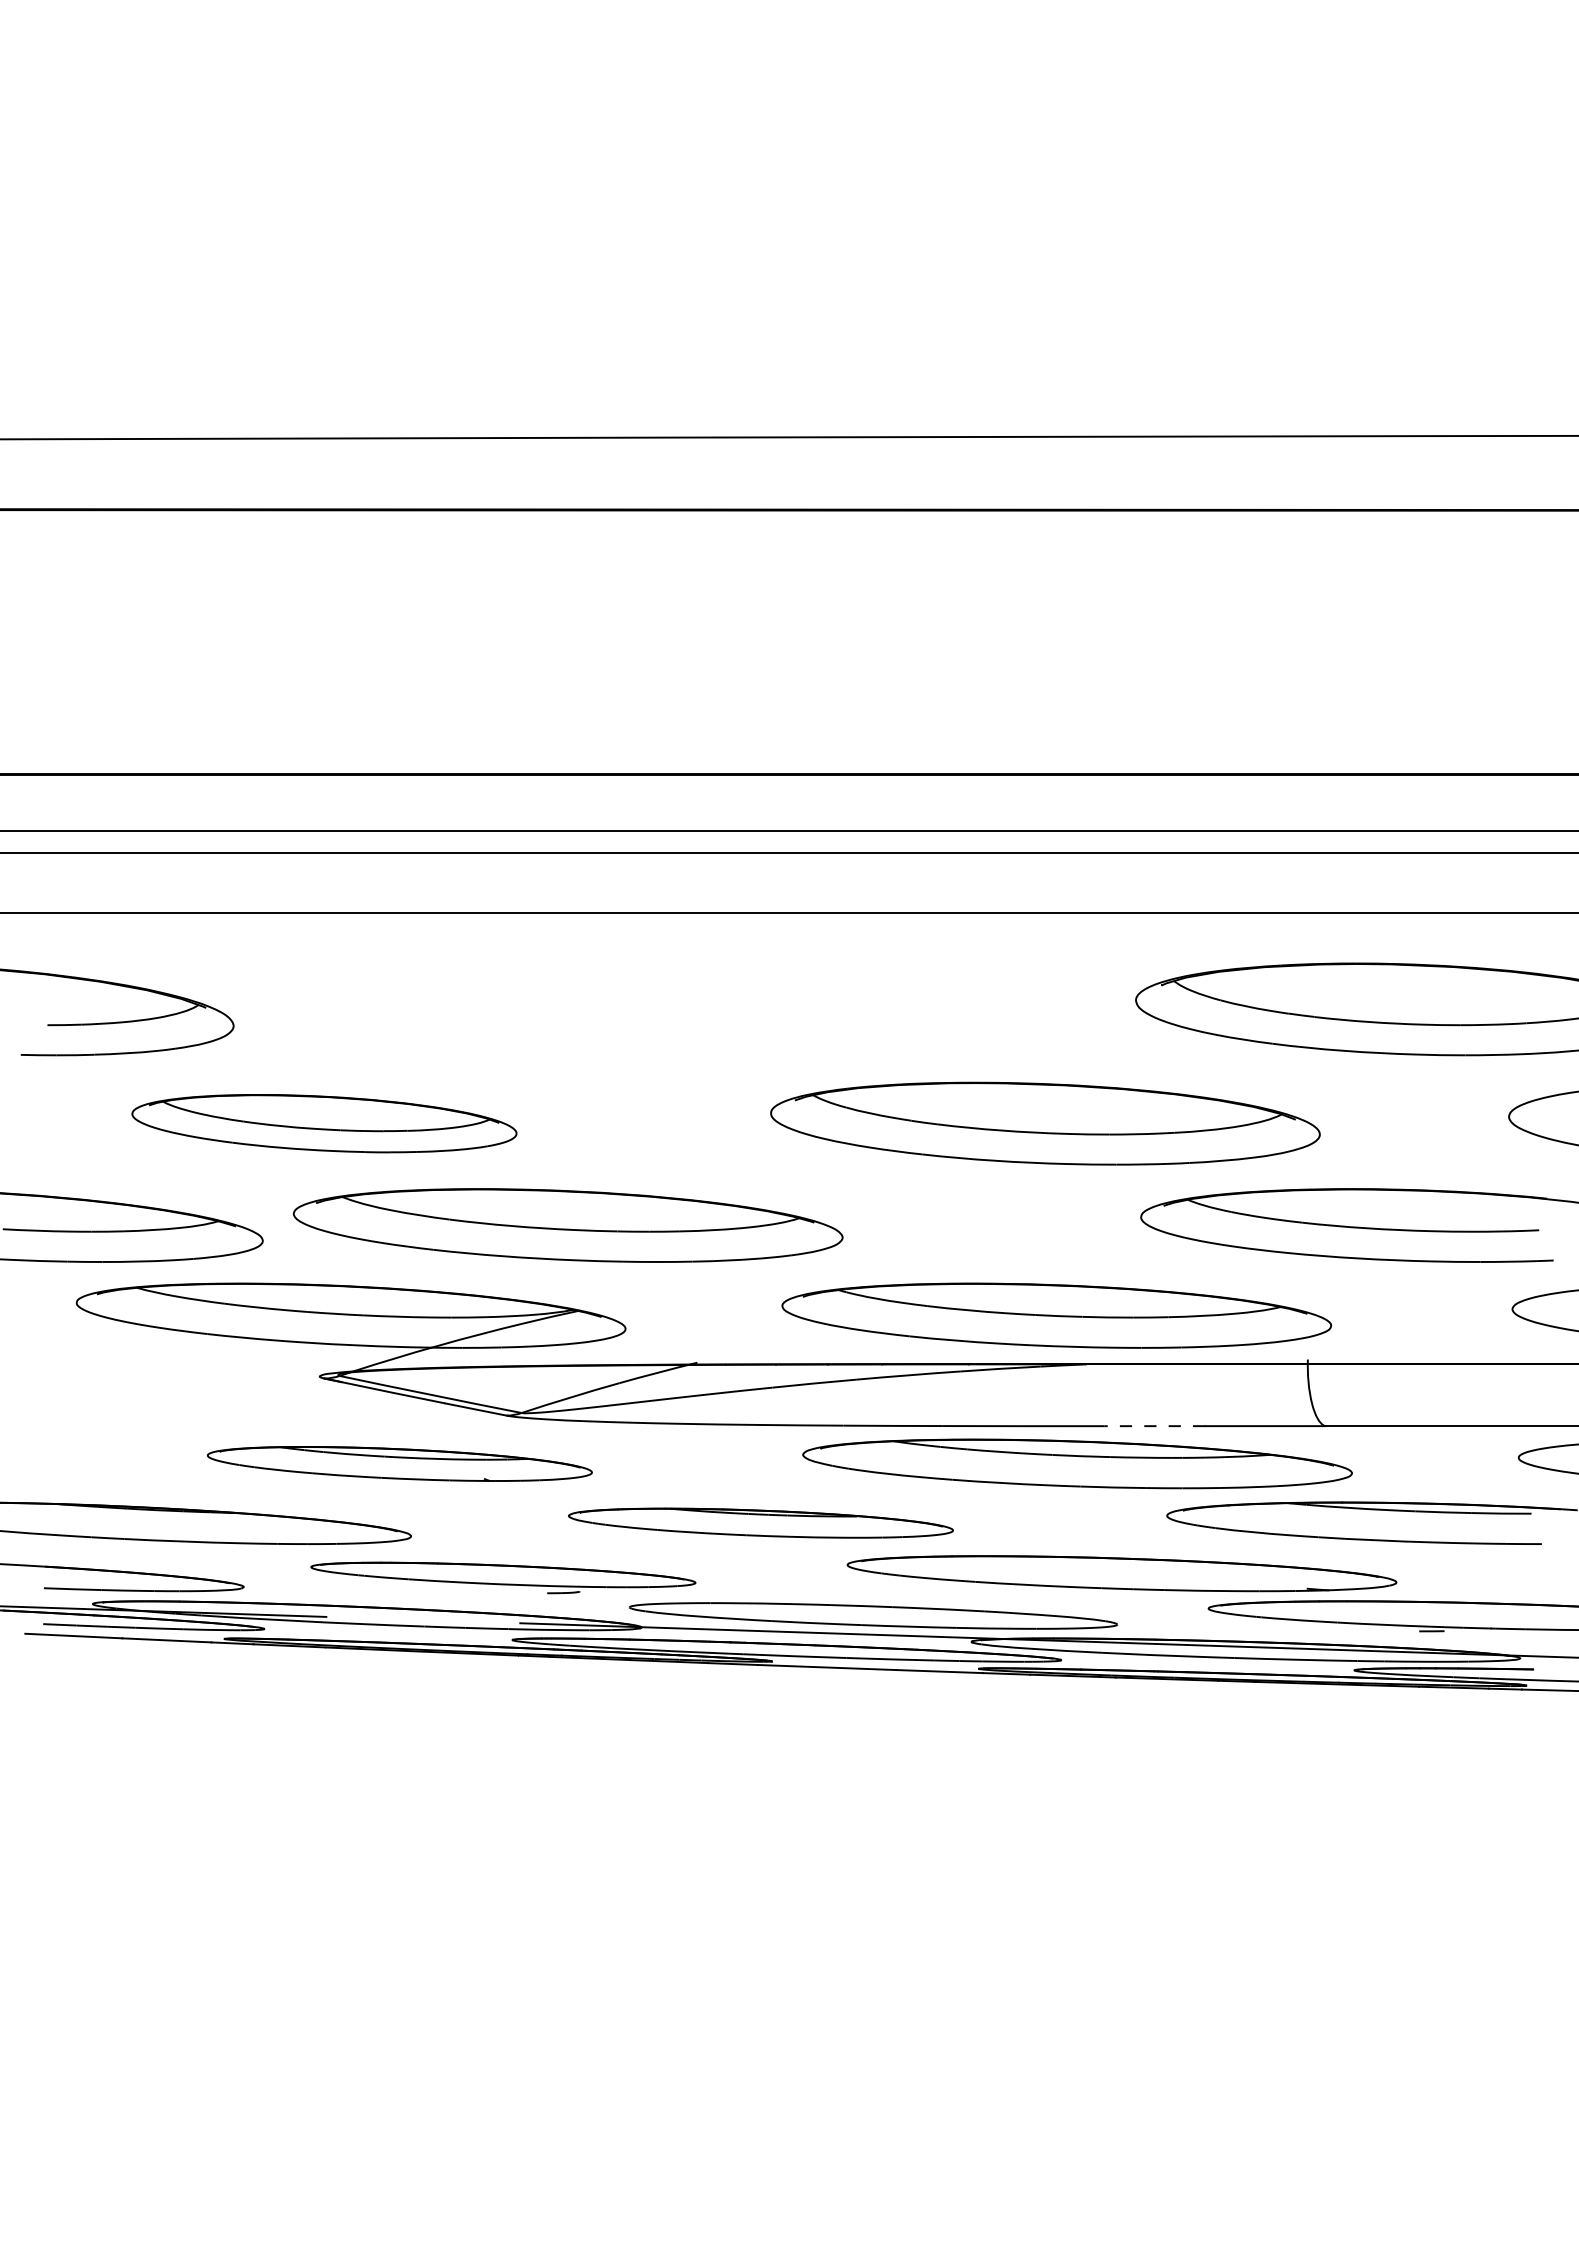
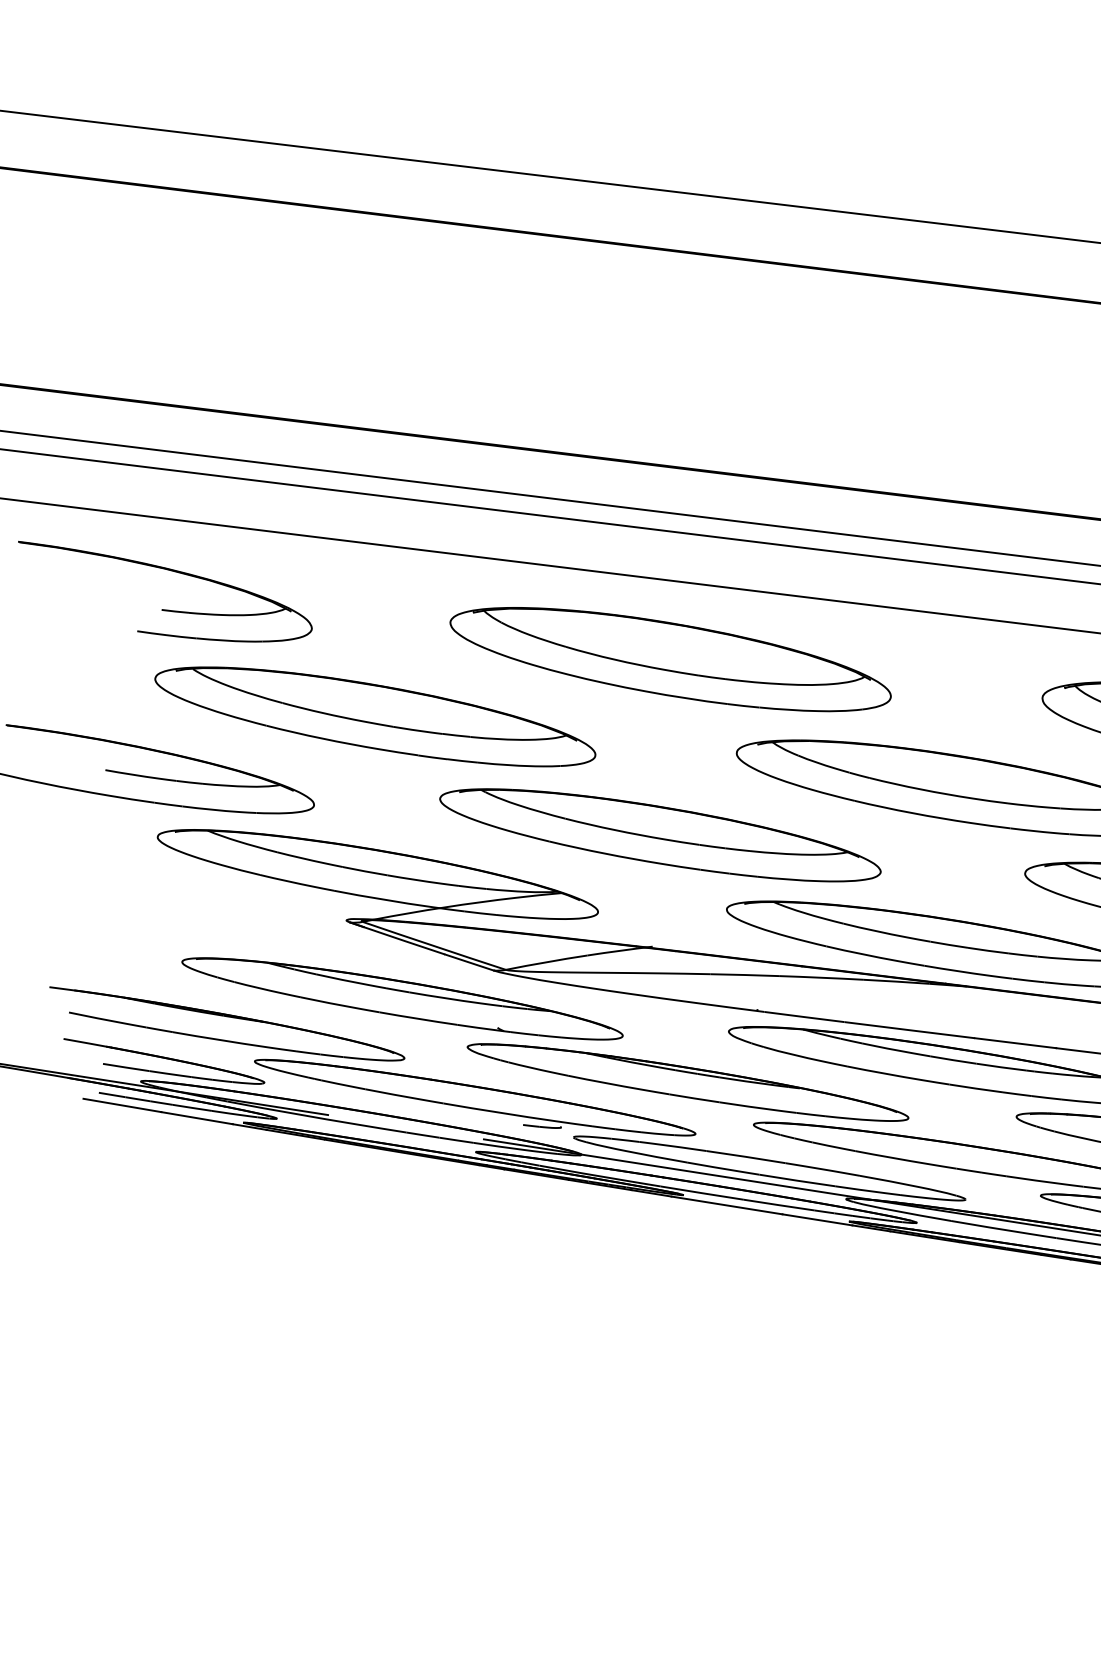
part: (676, 1009) -> (670, 659), added
part: (324, 1123) -> (375, 716), size x1.43
part: (567, 1225) -> (659, 835), moved
line: (1154, 1426) -> (1015, 1043), dashed -> solid
part: (399, 1463) -> (402, 998), size x1.43
part: (760, 1522) -> (687, 1081), size x1.43
part: (503, 1577) -> (474, 1100), size x1.43

